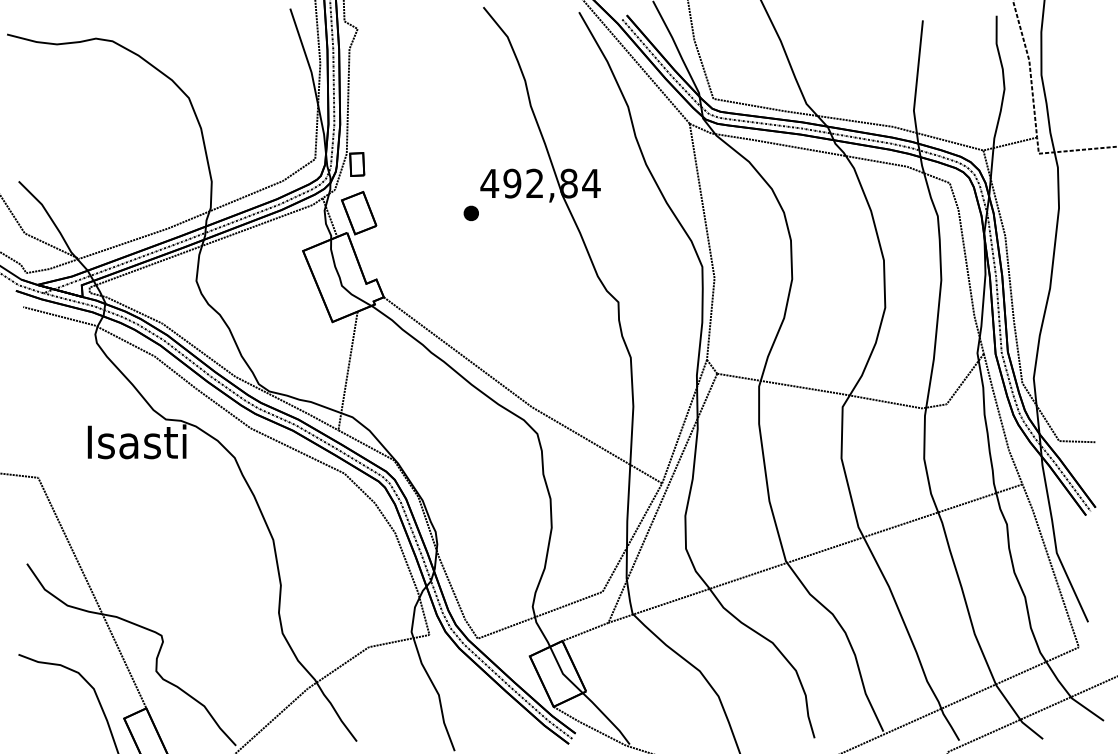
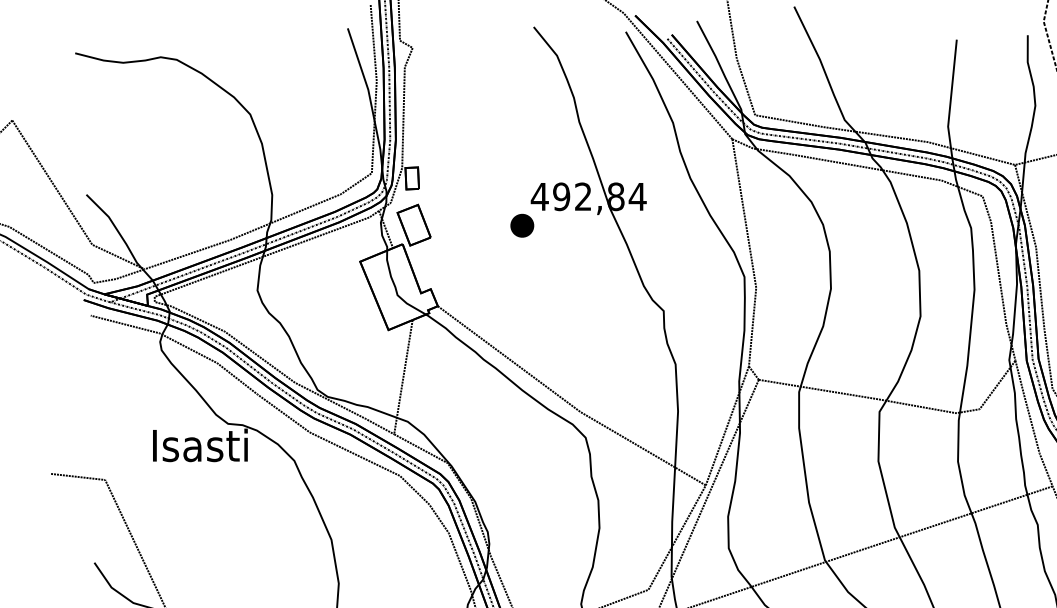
part: (470, 212) -> (521, 224), size x1.6

